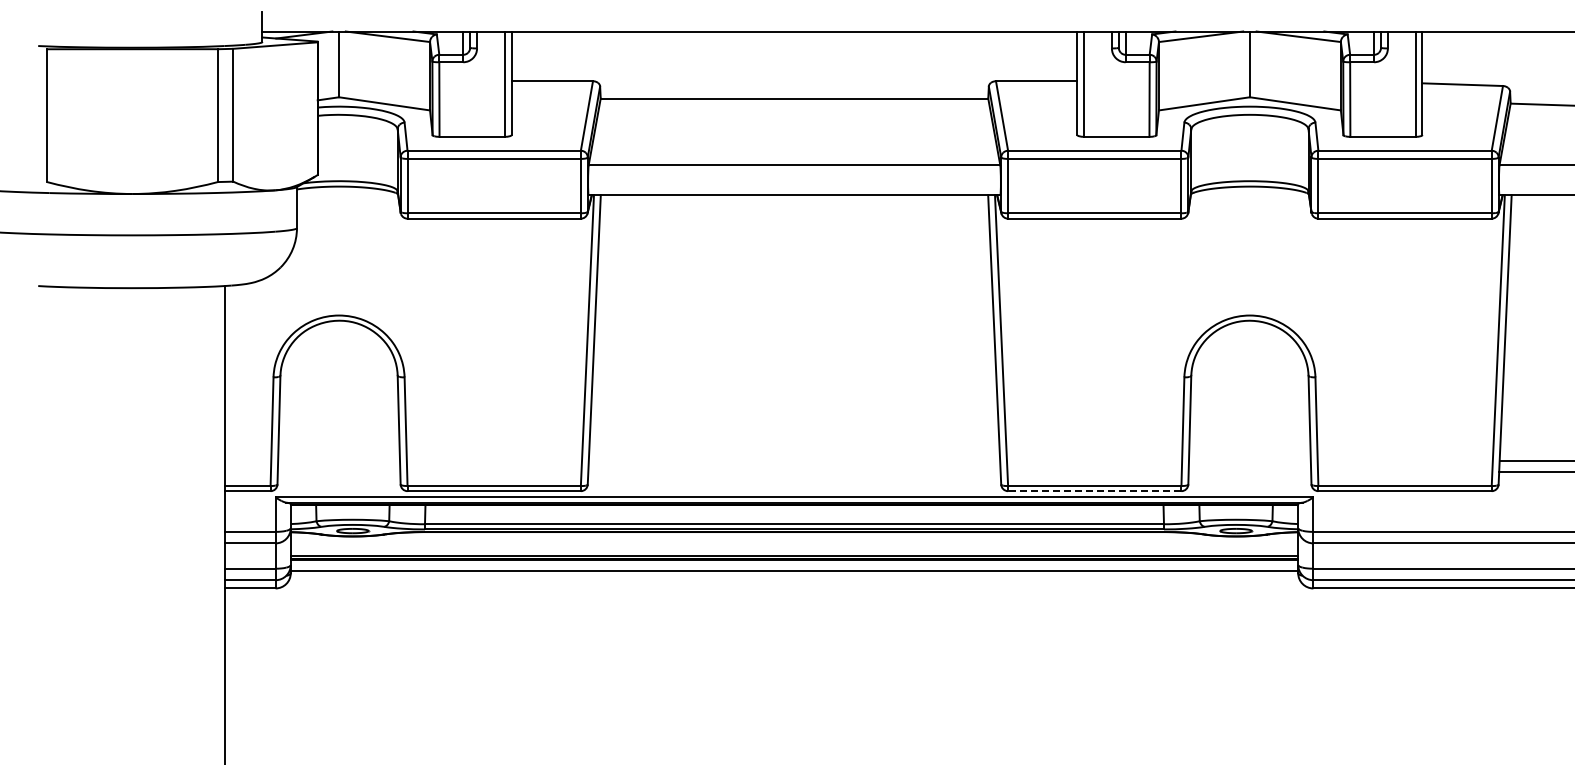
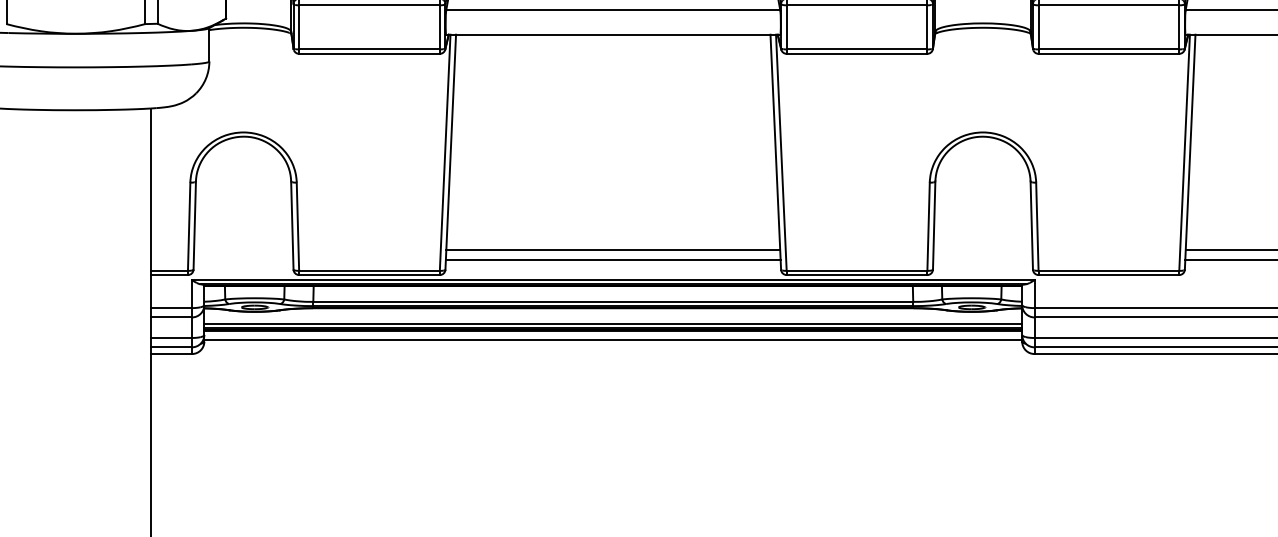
line: (794, 460) -> (613, 250), added
line: (794, 472) -> (613, 259), added
line: (1094, 491) -> (856, 275), dashed -> solid
line: (794, 551) -> (613, 324), added

